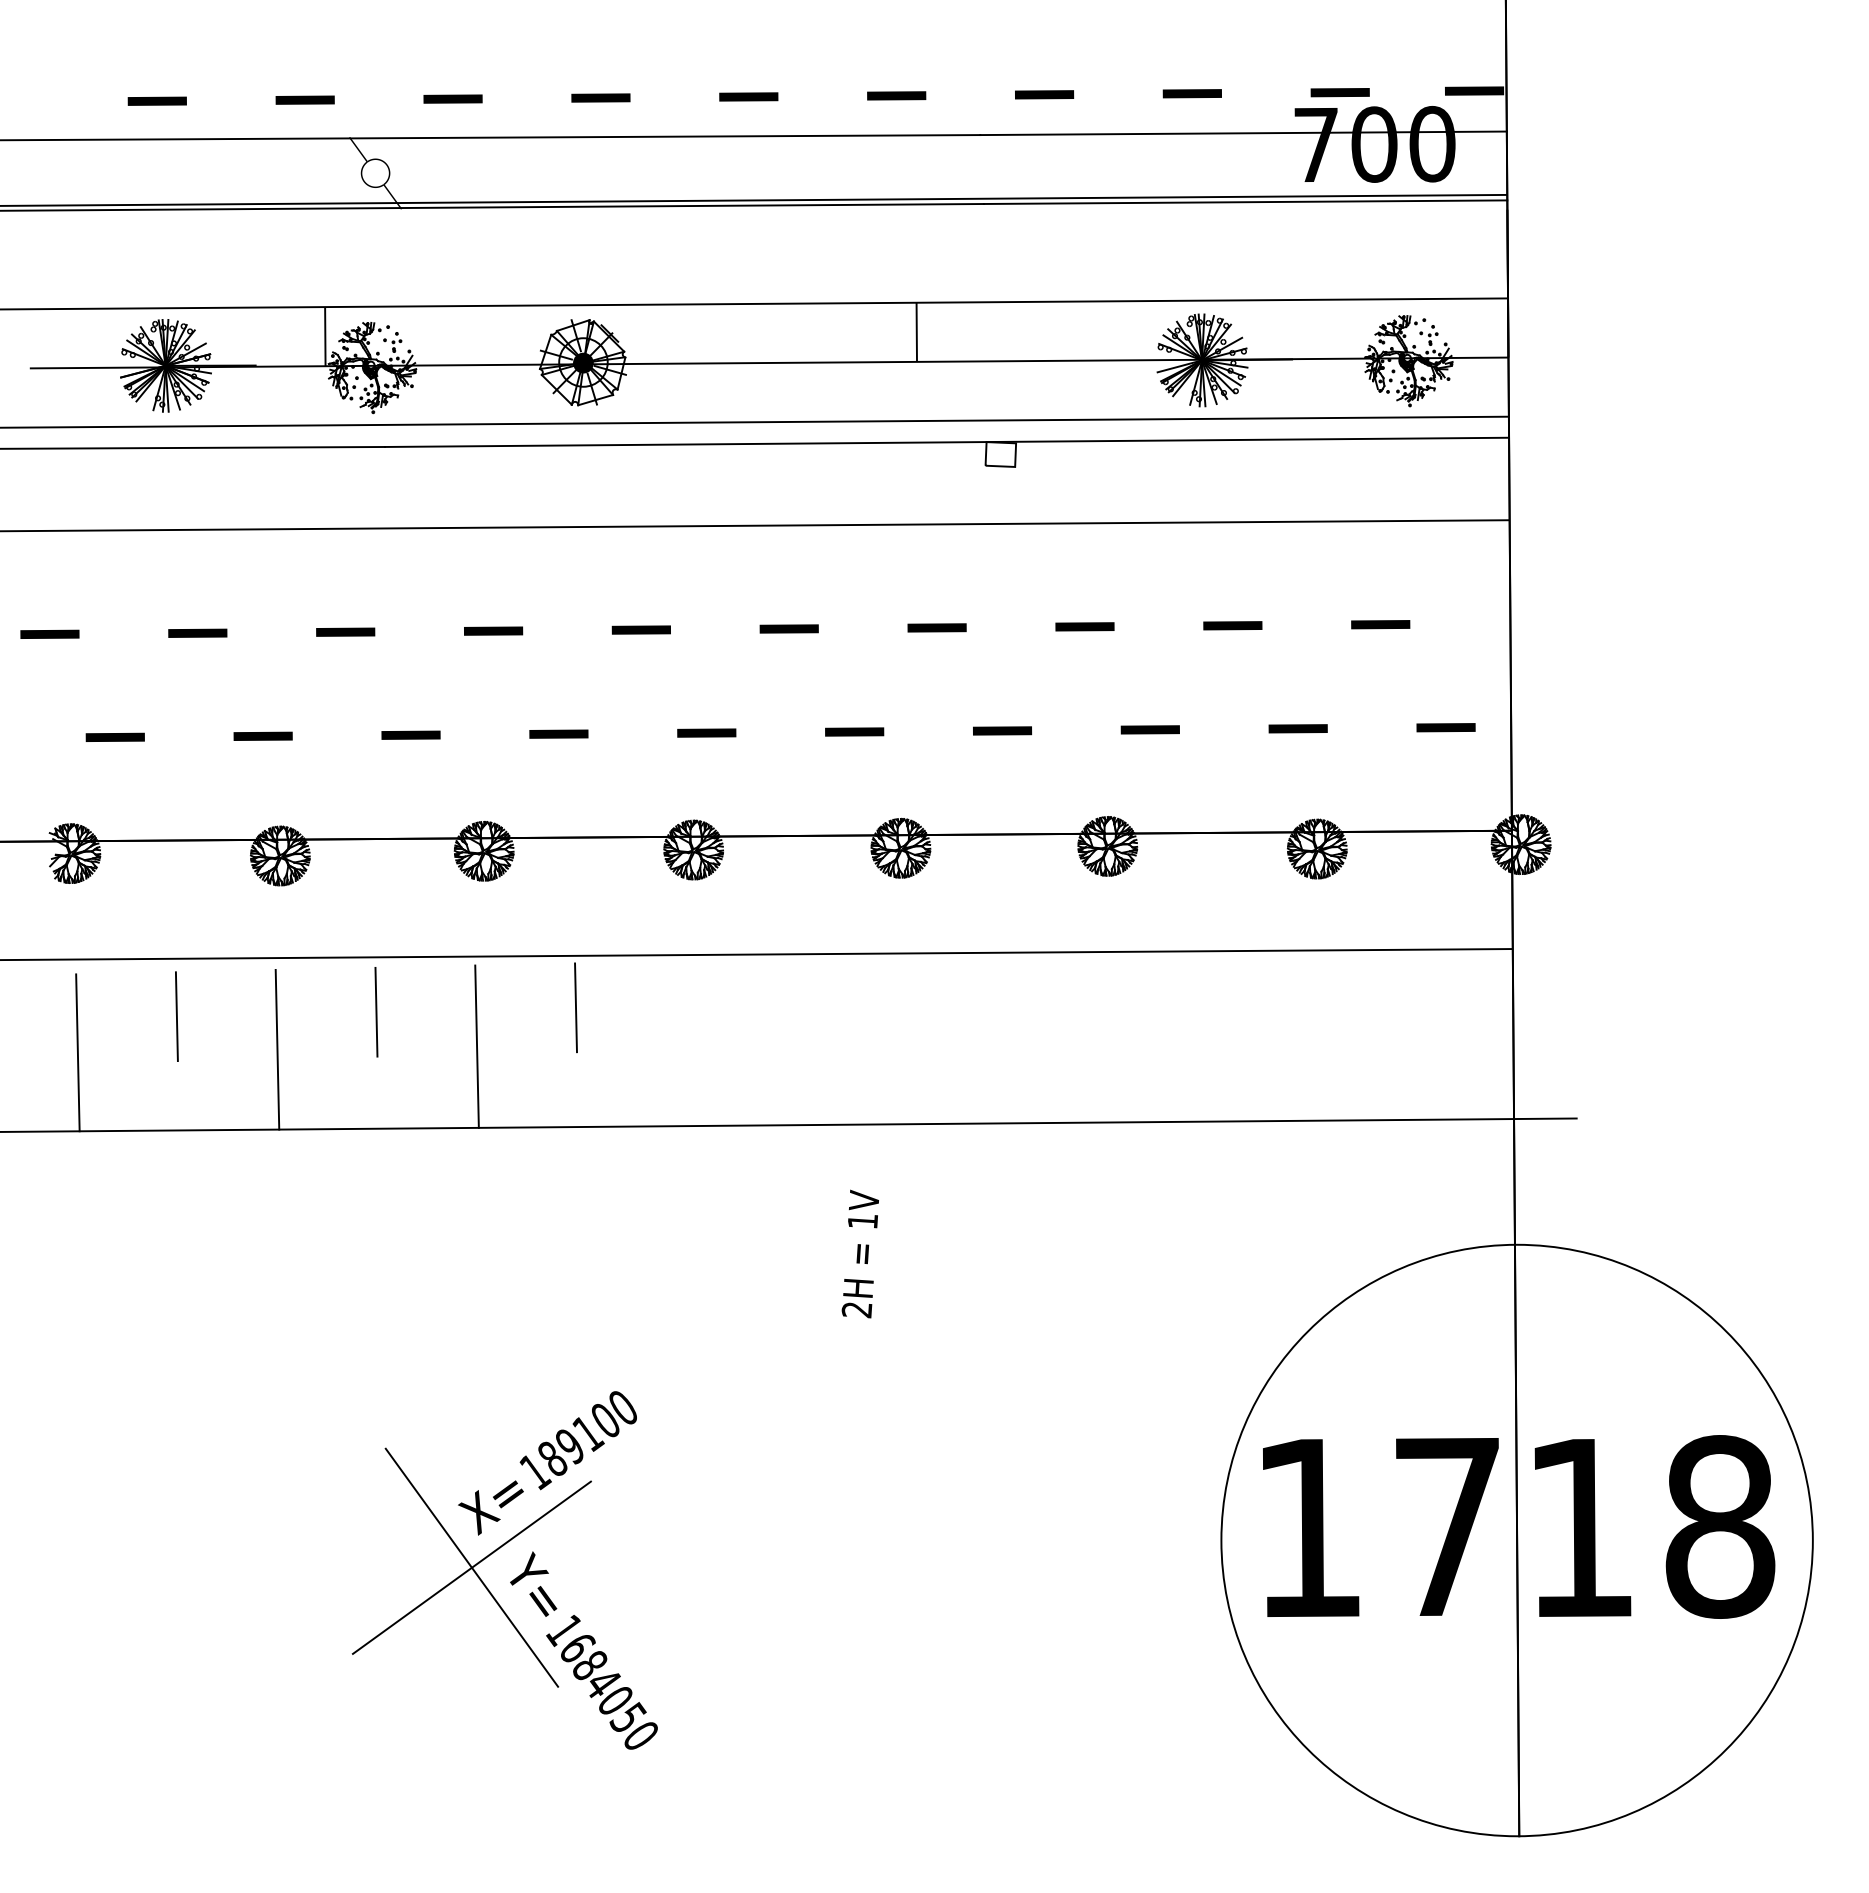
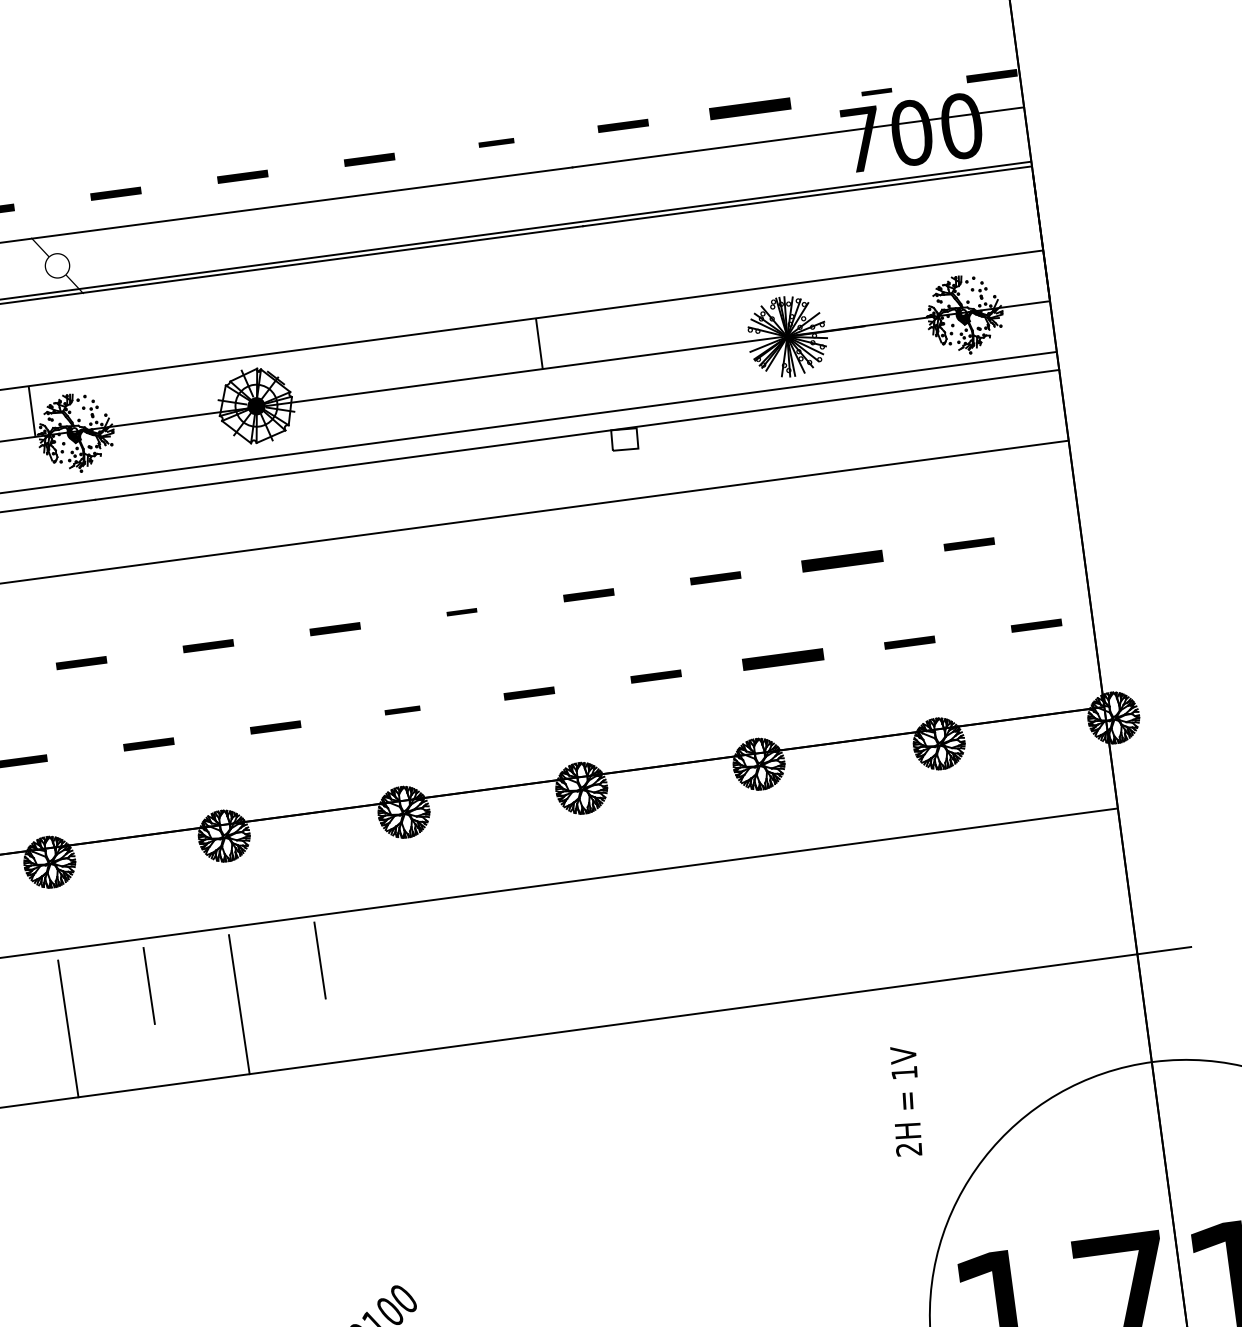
part: (1339, 92) -> (876, 91), size x0.6
part: (1191, 93) -> (749, 108), size x1.6
part: (896, 95) -> (496, 142), size x0.7
part: (1232, 625) -> (842, 561), size x1.6
part: (788, 628) -> (461, 611), size x0.6
part: (1149, 729) -> (782, 659), size x1.6
part: (706, 732) -> (402, 710), size x0.7
text: (859, 1253) -> (905, 1100), moved

